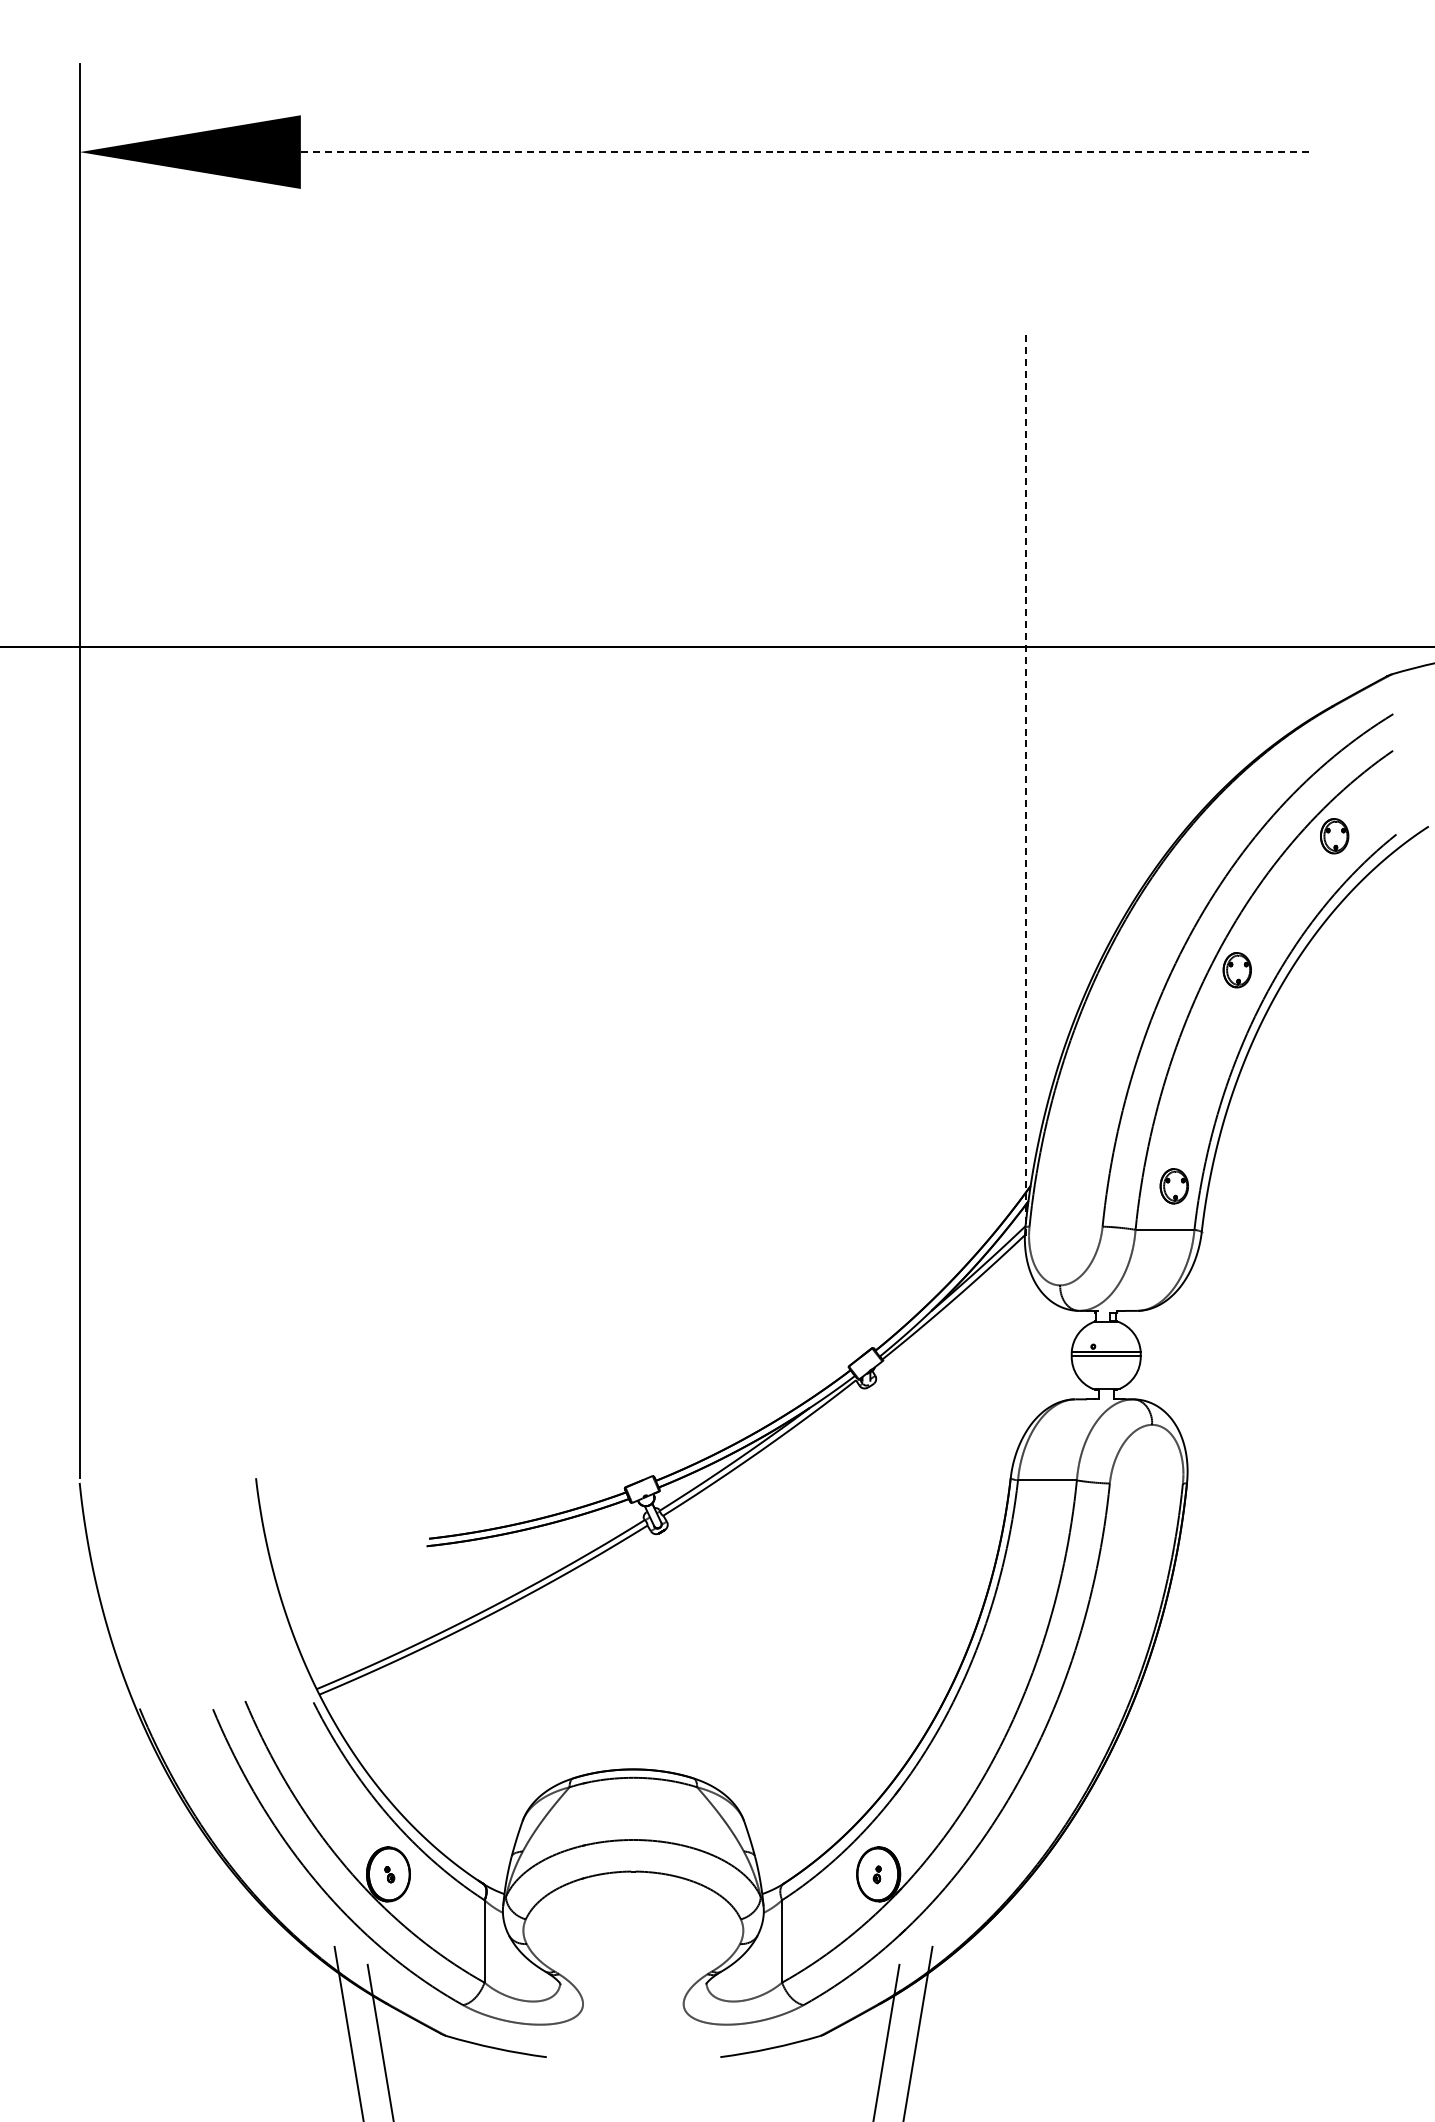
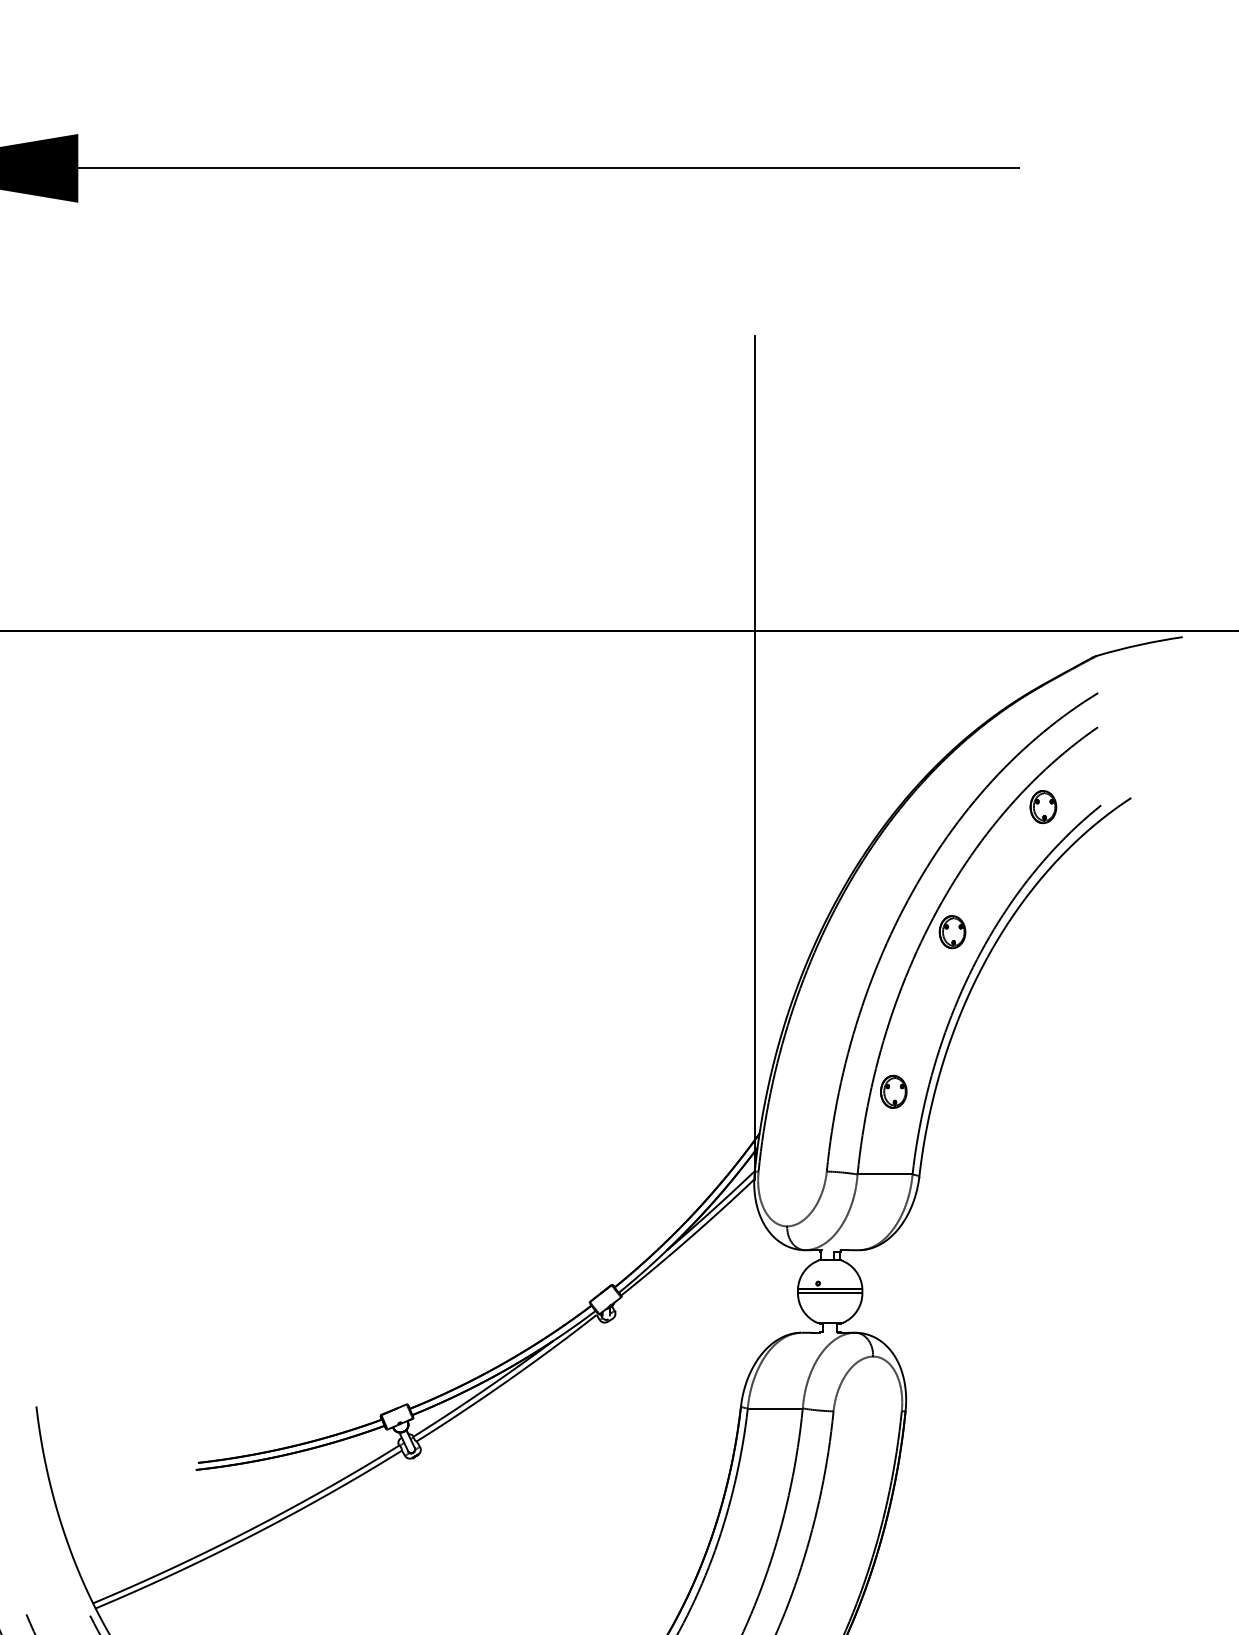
line: (804, 152) -> (548, 168), dashed -> solid
line: (1026, 783) -> (755, 757), dashed -> solid
part: (1173, 1186) -> (892, 1092), moved

